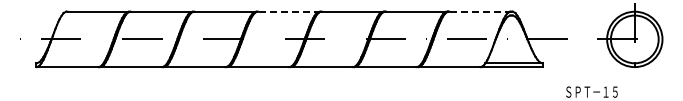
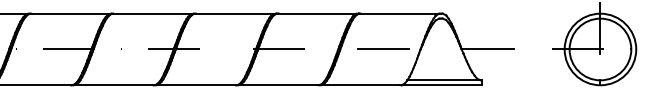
line: (288, 11) -> (152, 13), dashed -> solid
line: (480, 11) -> (401, 13), dashed -> solid

